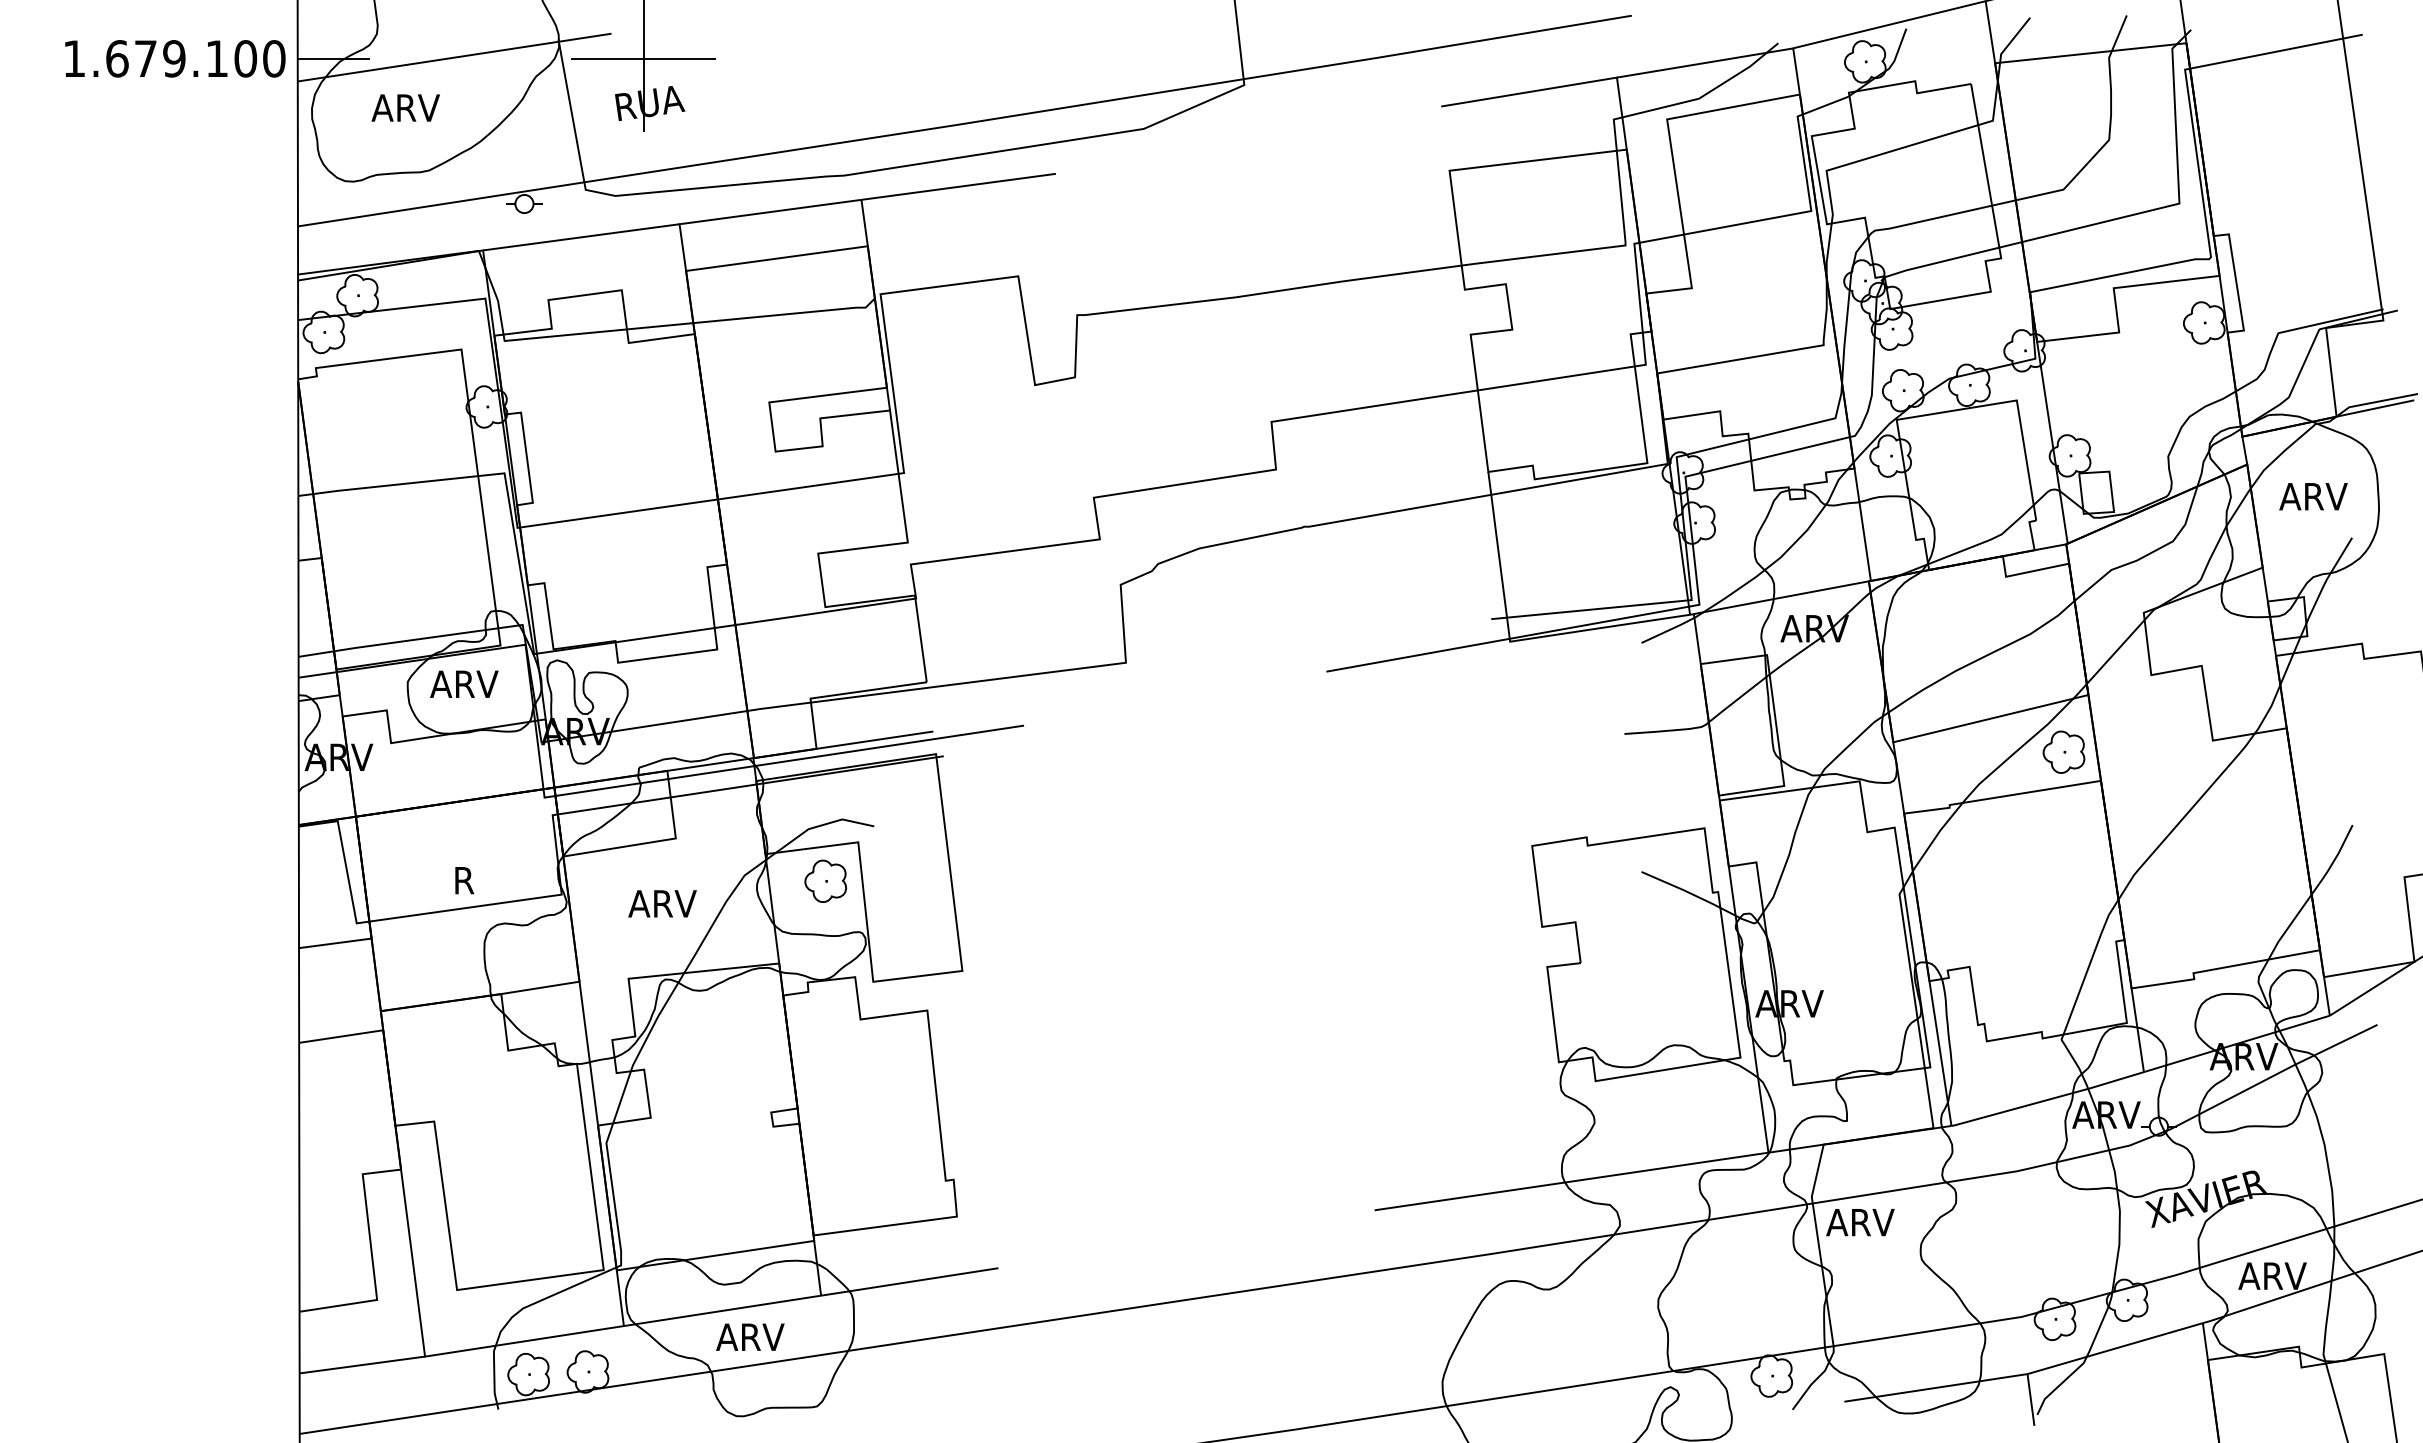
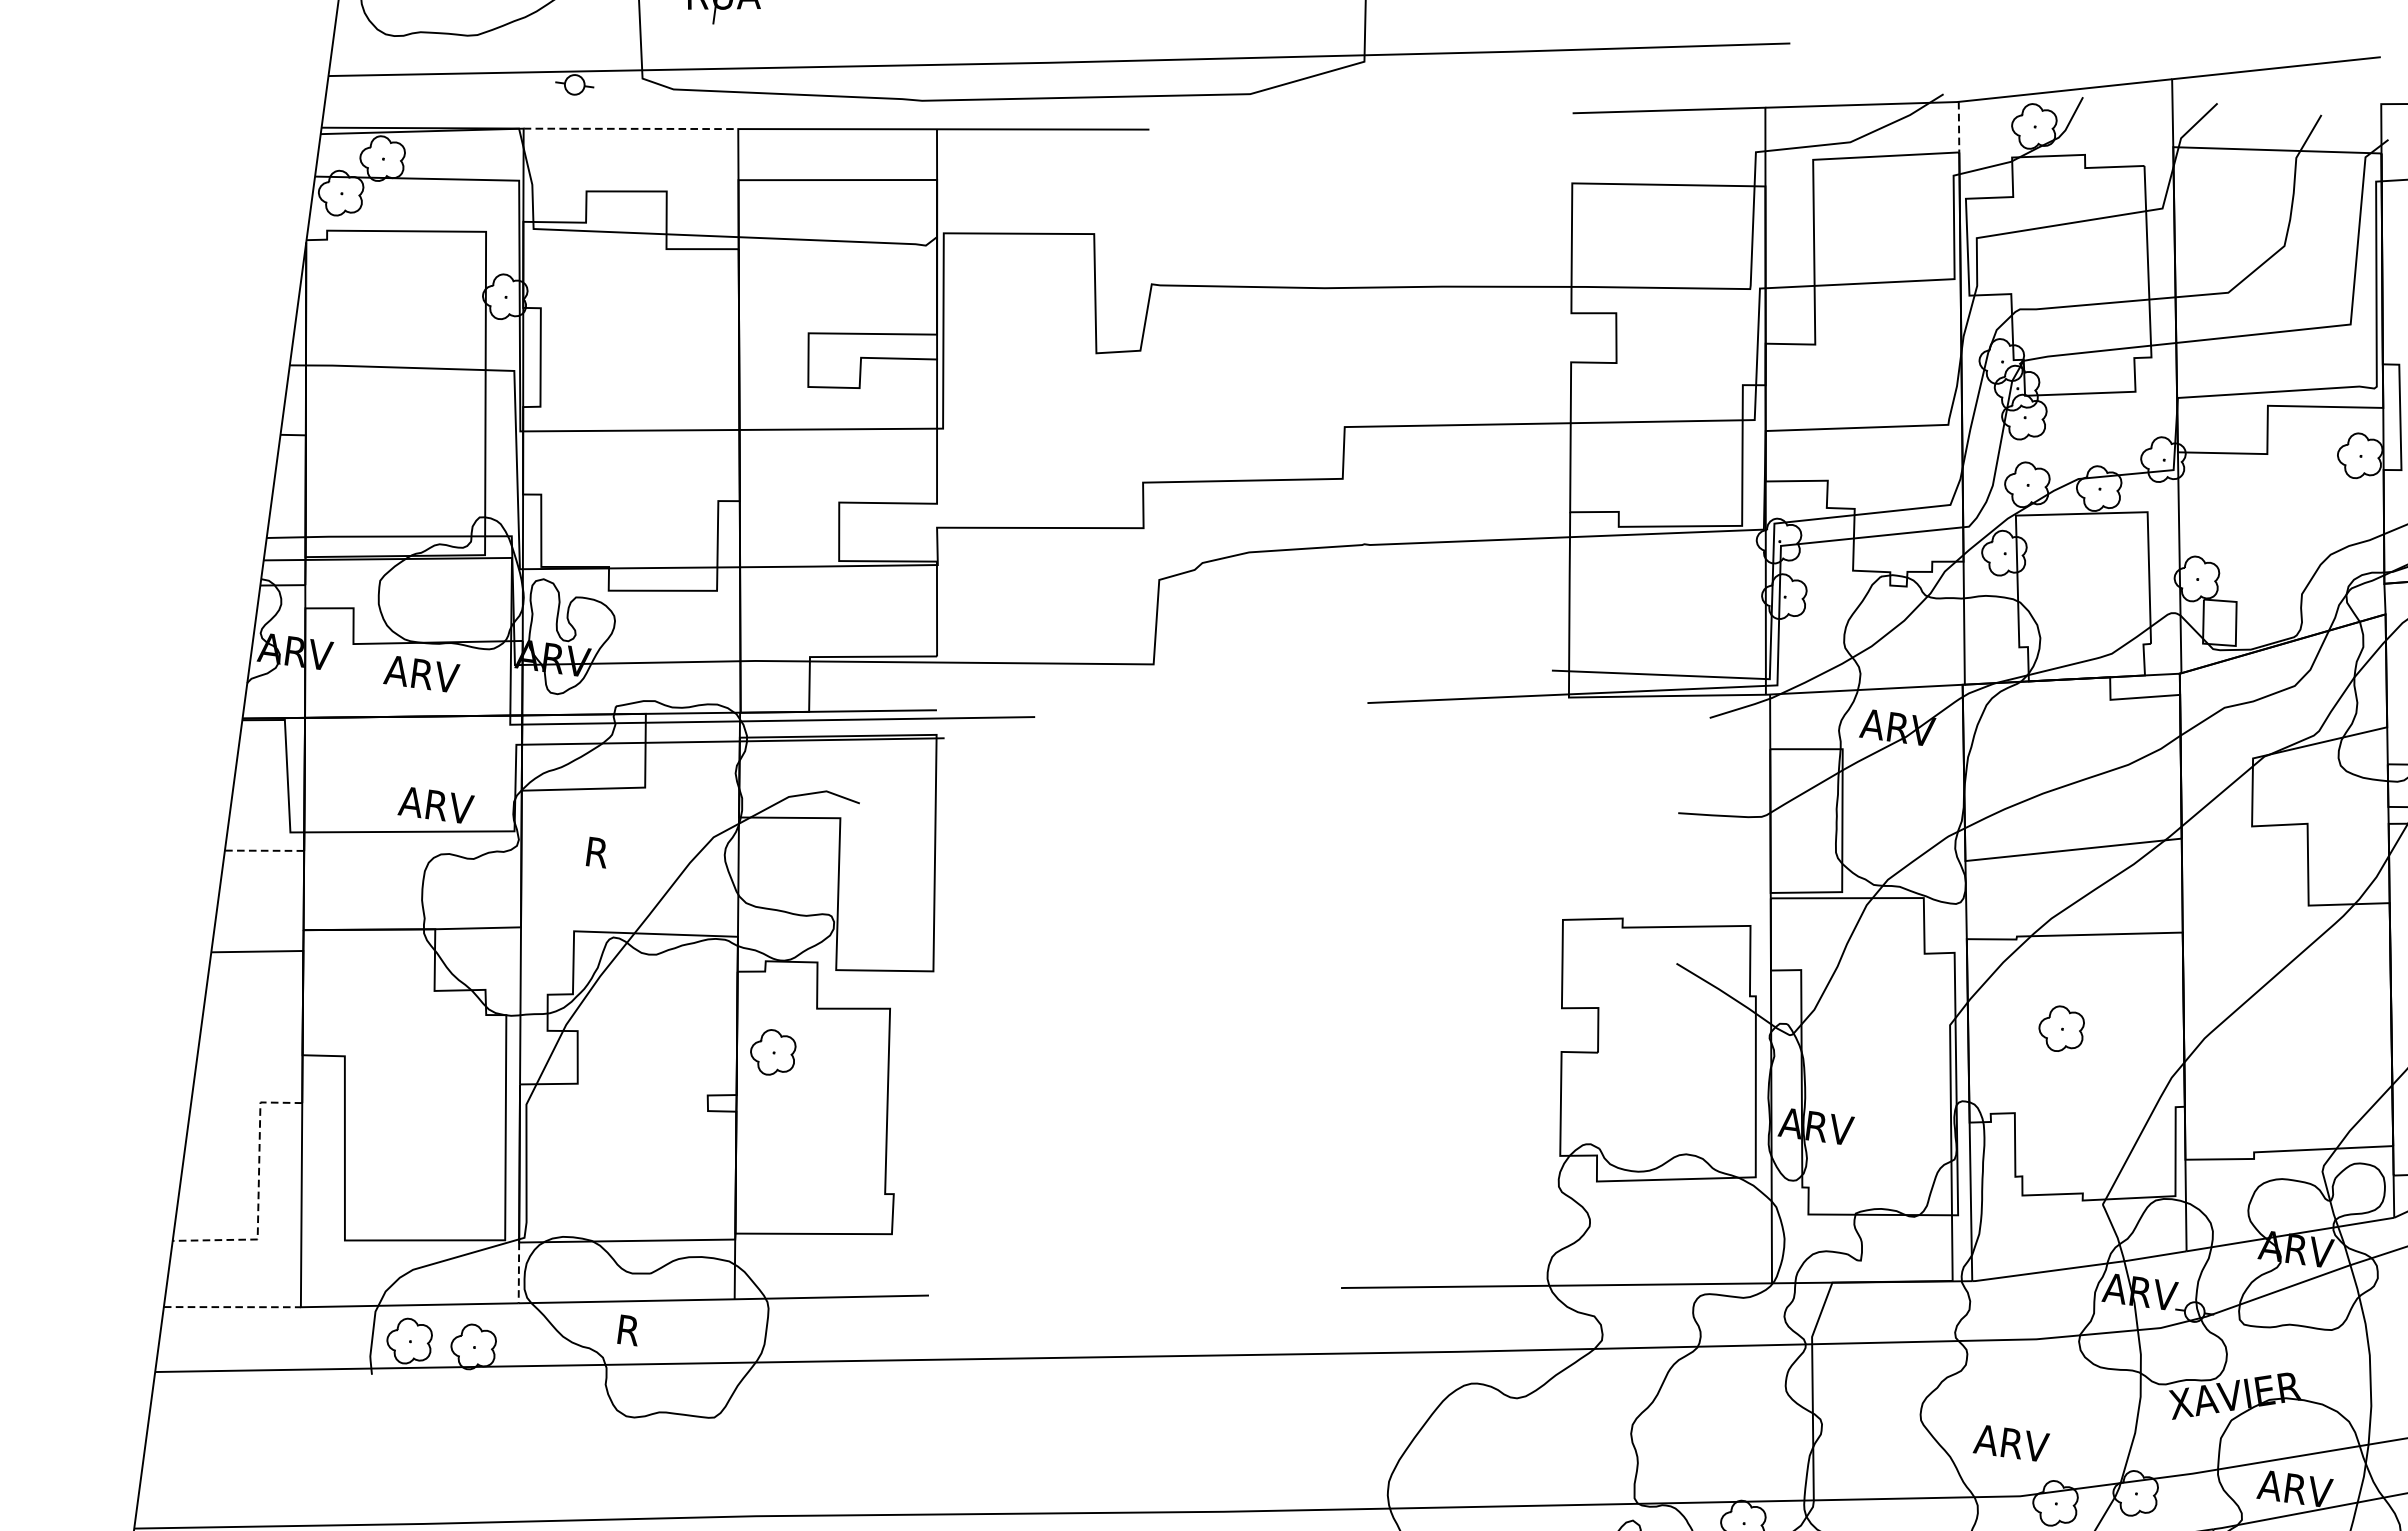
line: (1796, 71) -> (1958, 127), solid -> dashed
line: (580, 237) -> (630, 128), solid -> dashed
text: (464, 683) -> (422, 673), moved
part: (2063, 751) -> (2061, 1028), moved
text: (486, 880) -> (435, 805), R -> ARV
part: (825, 880) -> (772, 1051), moved
text: (662, 903) -> (621, 855), ARV -> R
line: (335, 943) -> (264, 850), solid -> dashed
text: (1860, 1222) -> (2011, 1443), moved
line: (372, 1257) -> (258, 1193), solid -> dashed
line: (620, 1298) -> (519, 1273), solid -> dashed
text: (750, 1336) -> (653, 1332), ARV -> R
line: (362, 1364) -> (232, 1306), solid -> dashed

